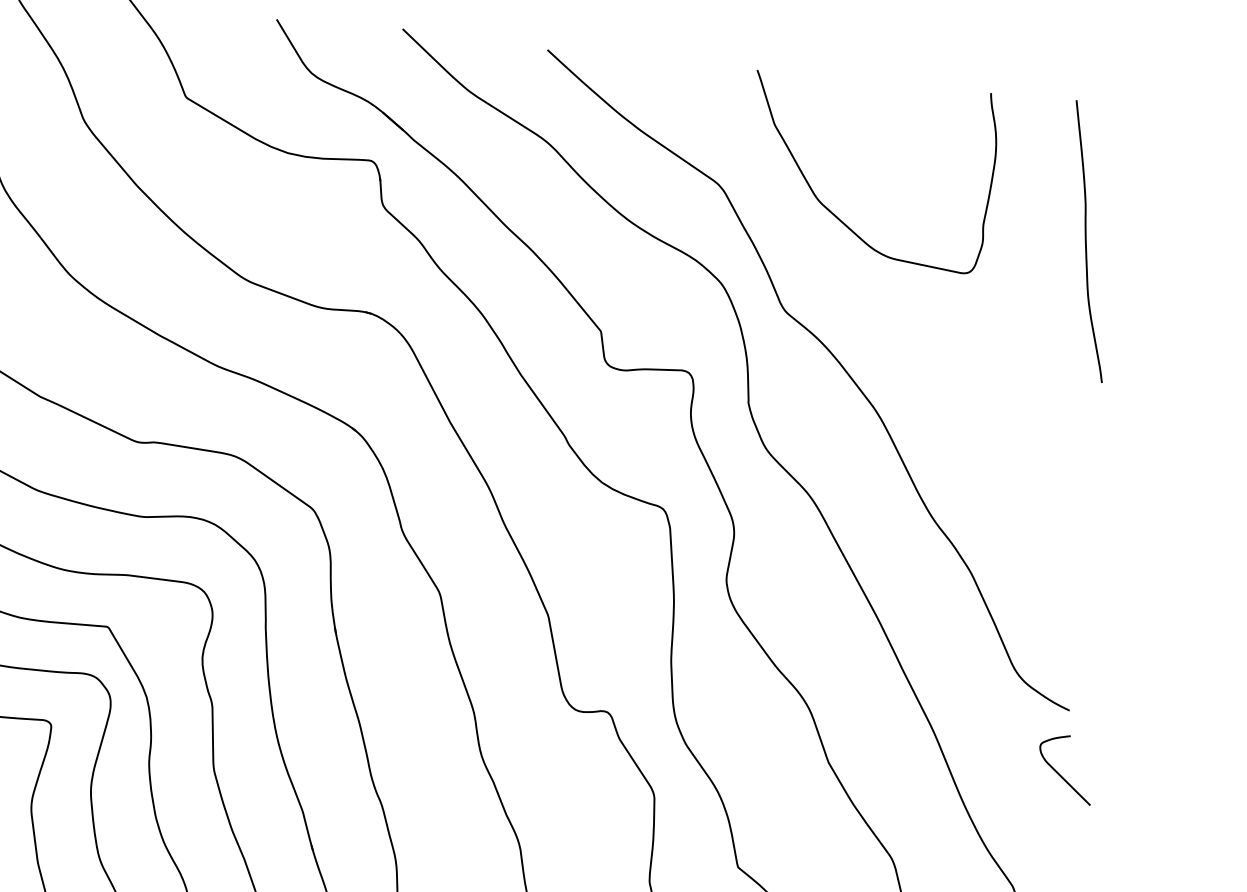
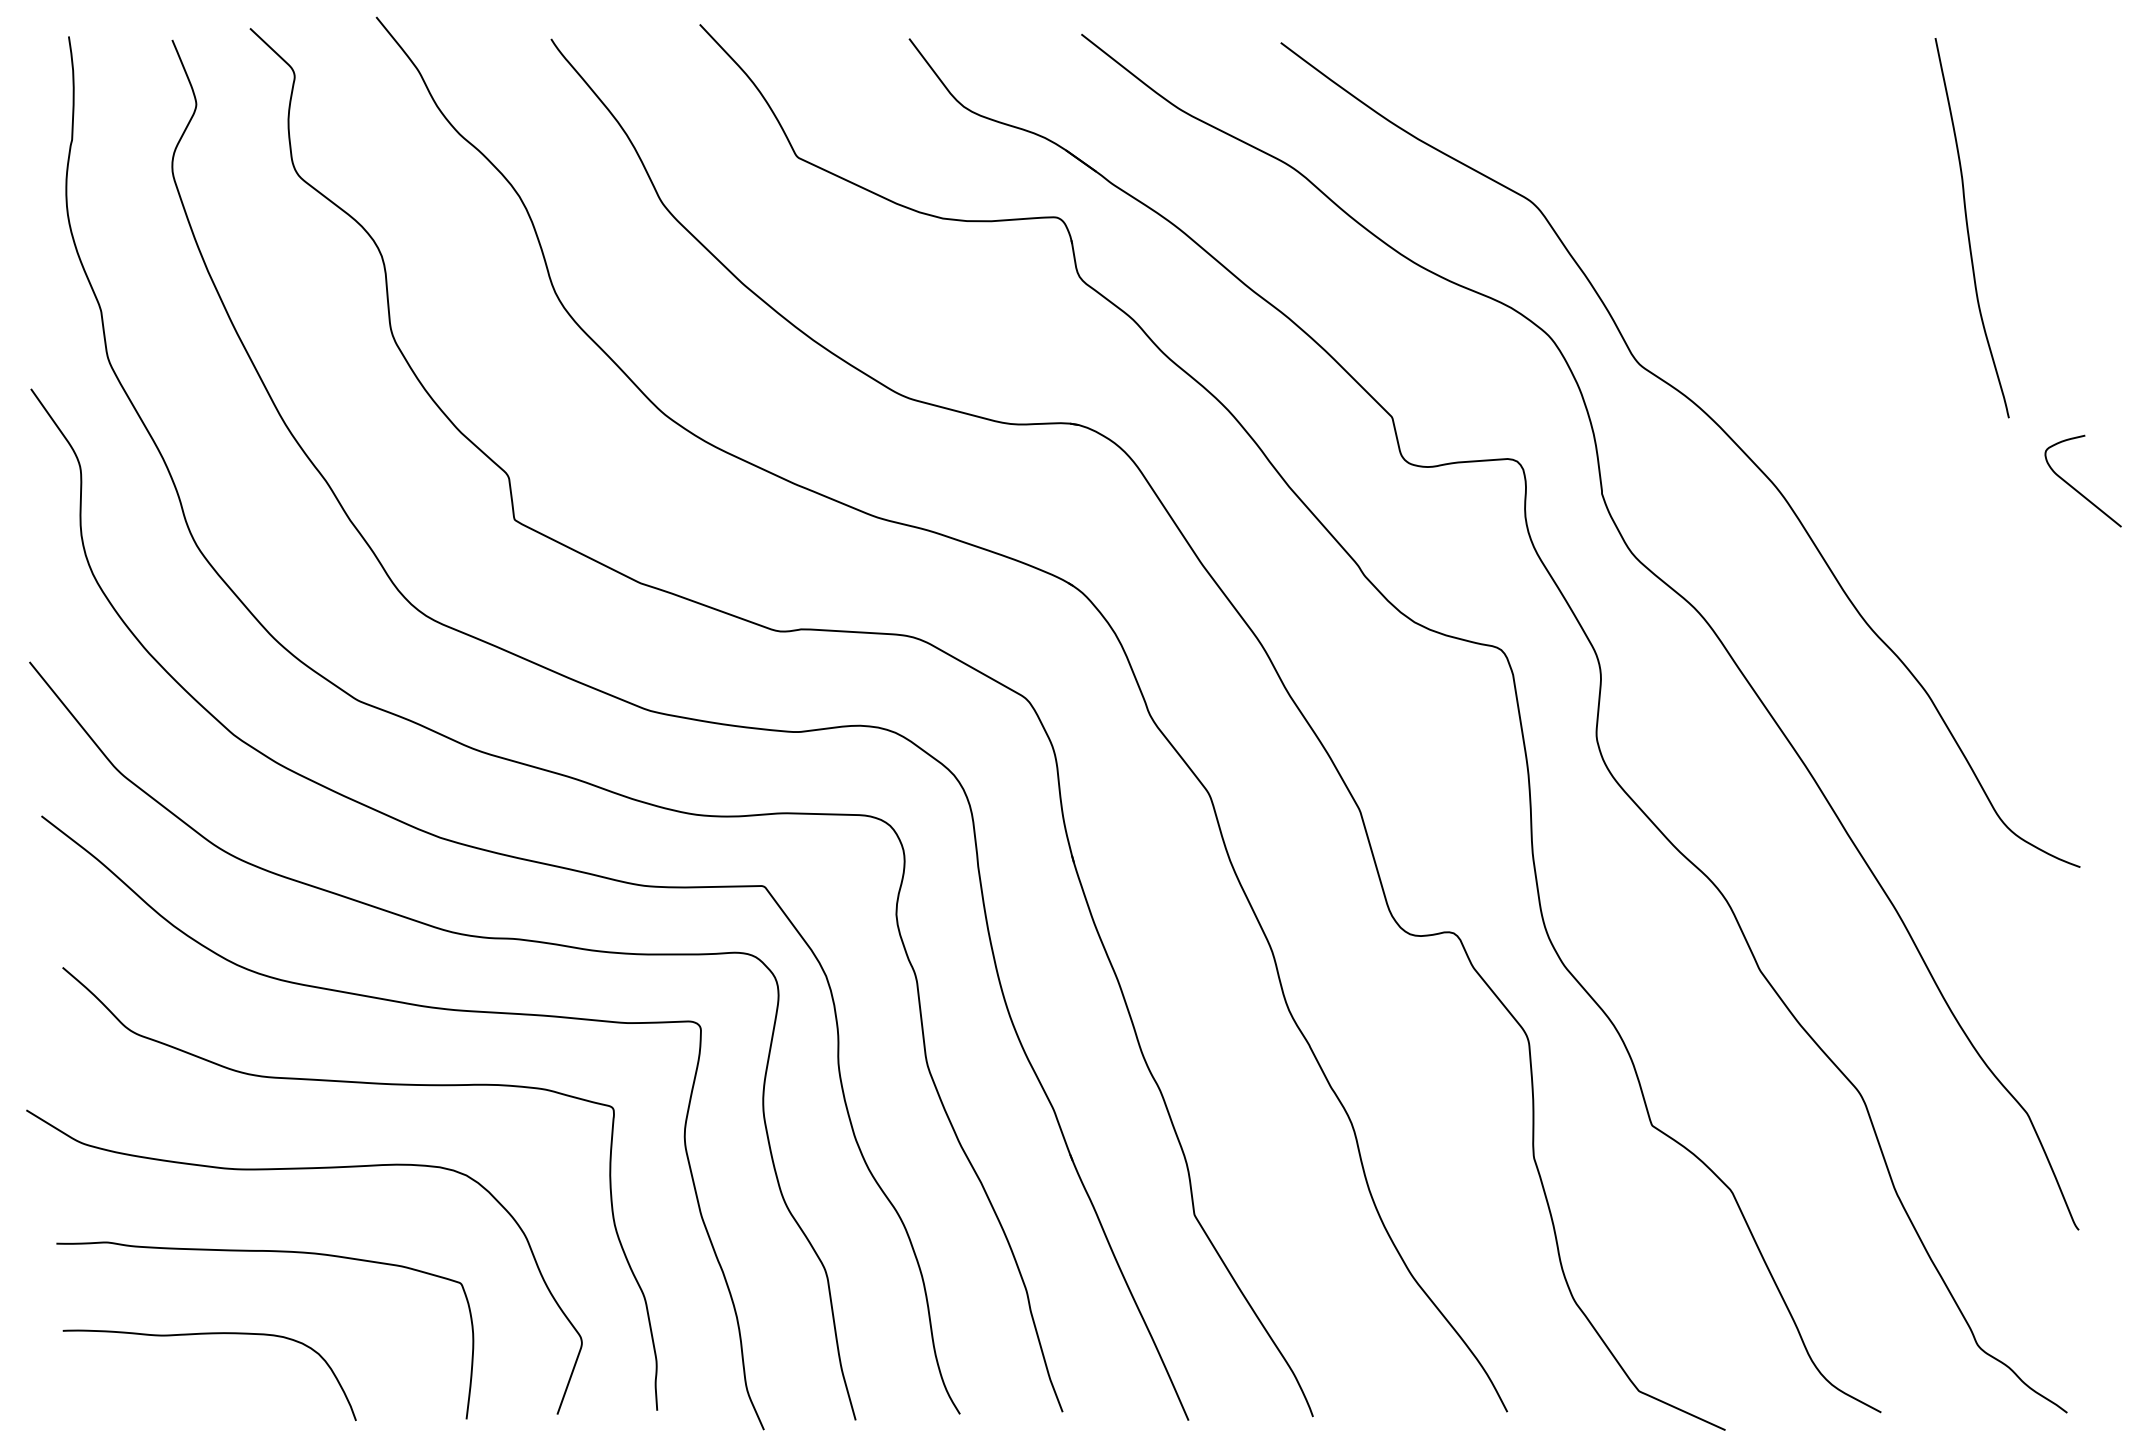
curve: (832, 212) -> (1689, 223), removed
curve: (1086, 241) -> (1968, 228), moved
curve: (1059, 773) -> (2074, 487), moved

